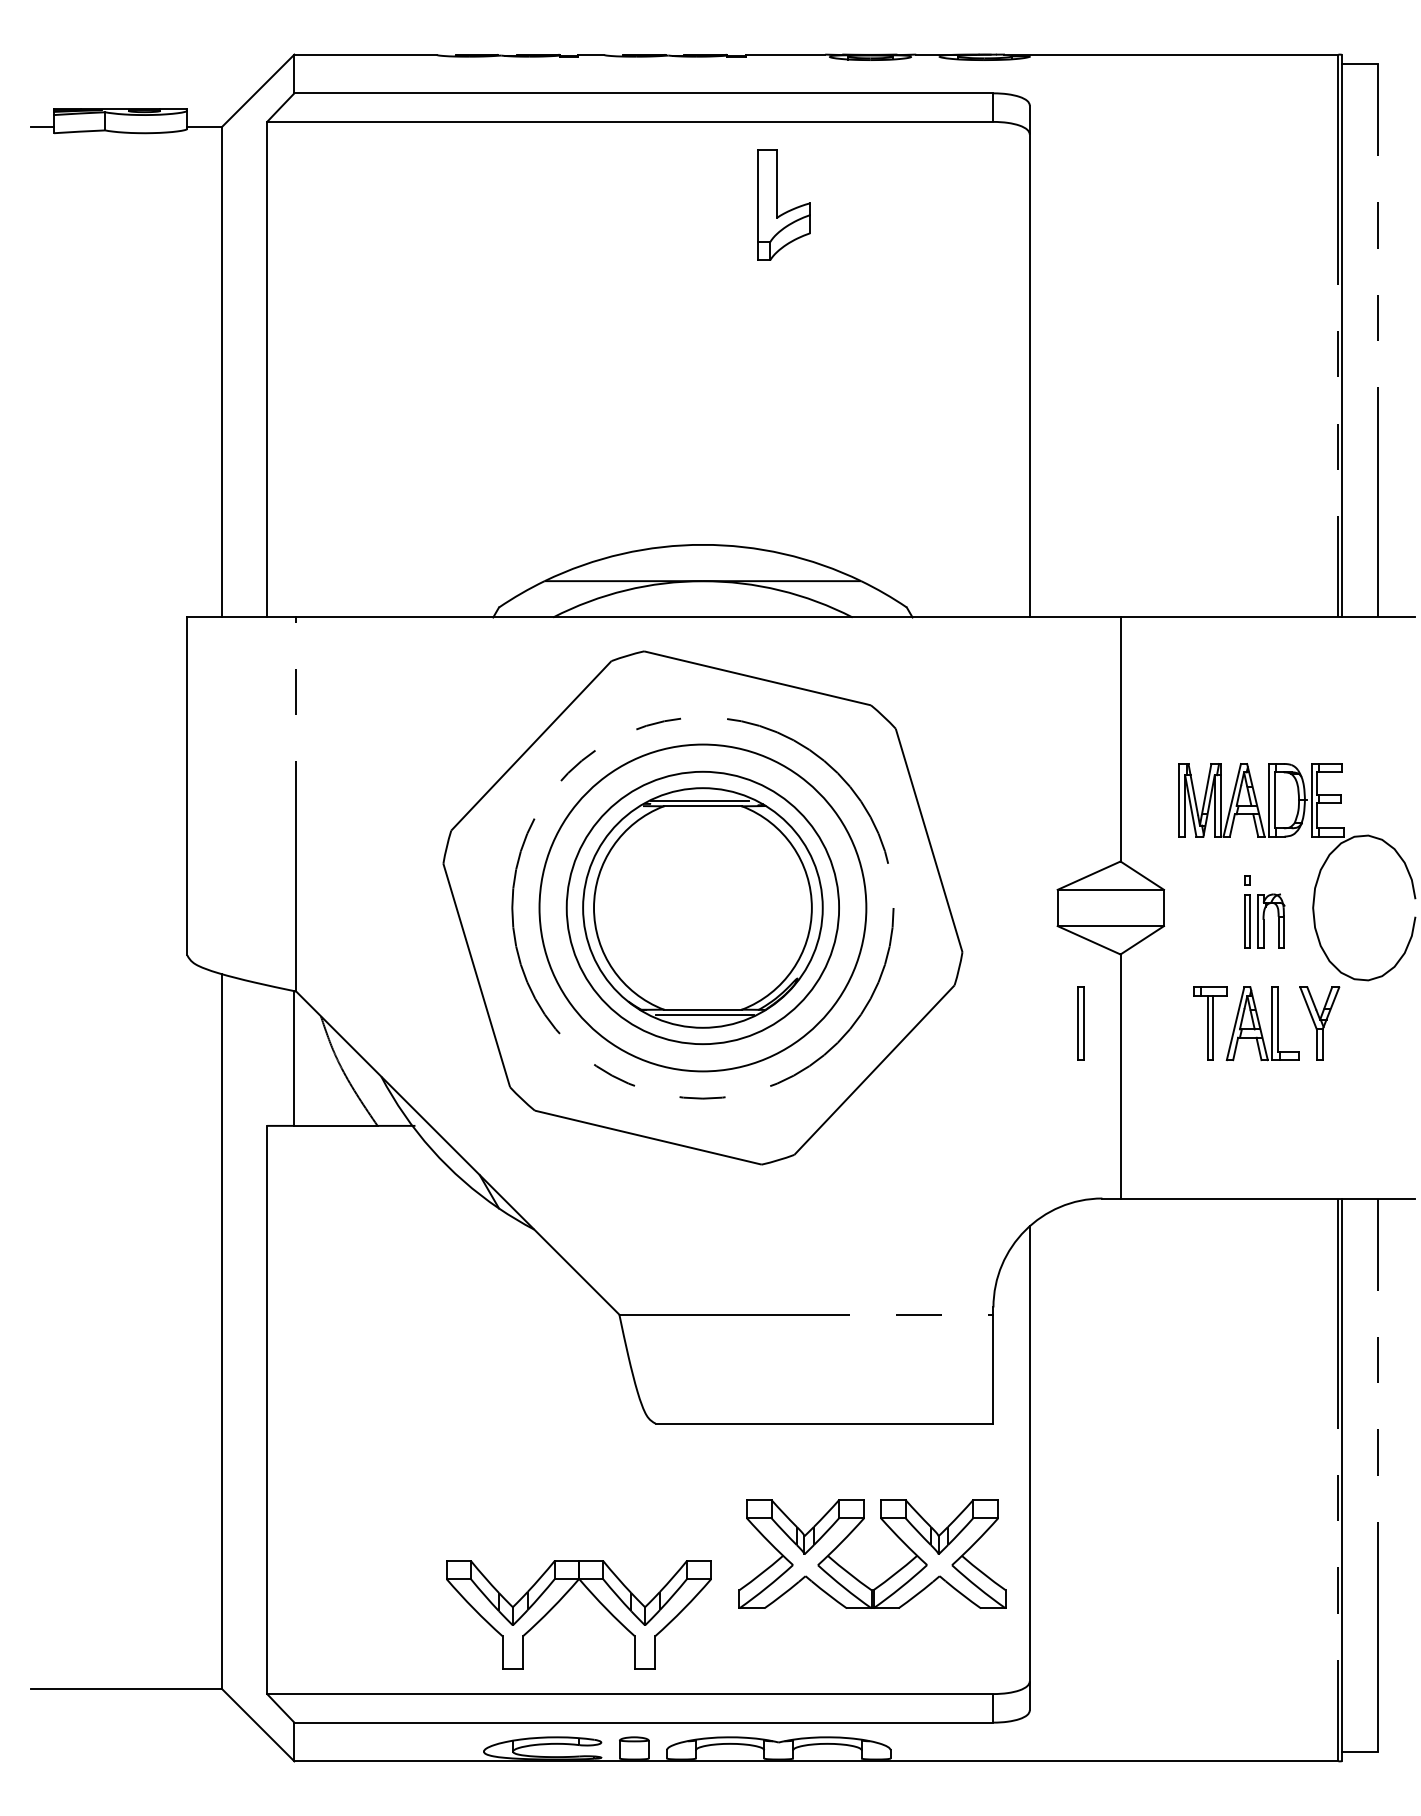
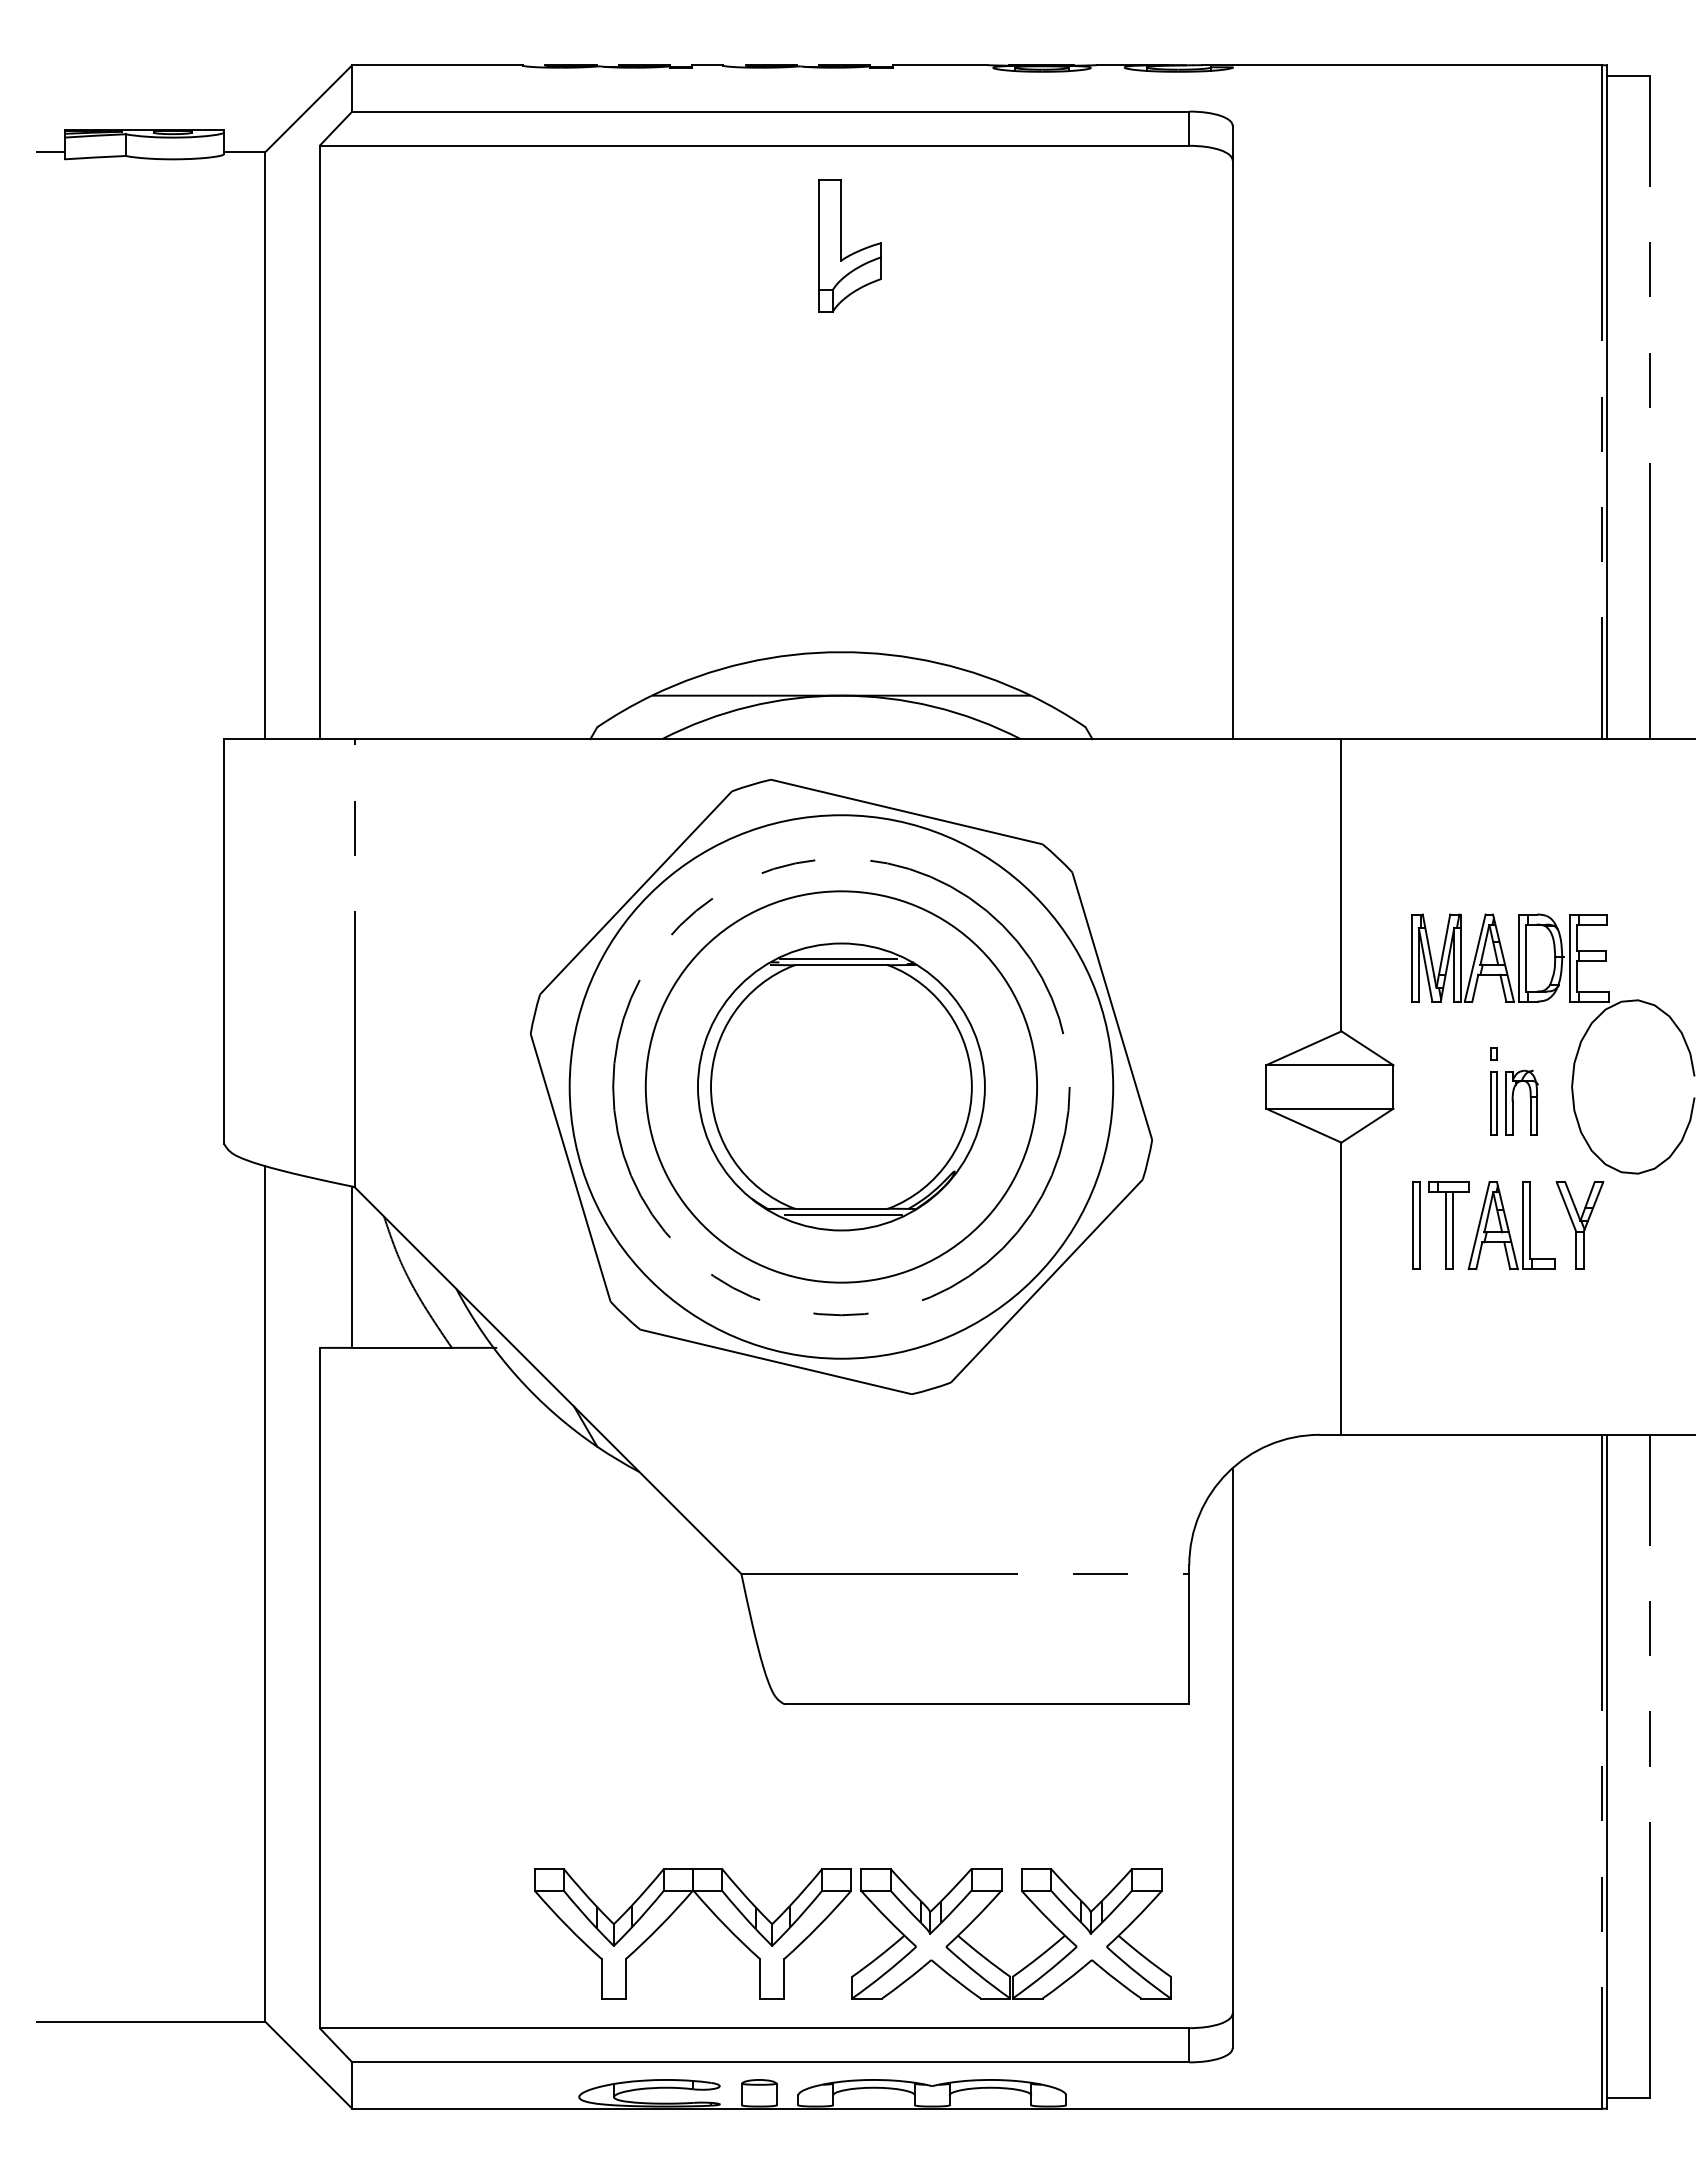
part: (777, 205) -> (841, 245), moved
circle: (702, 907) -> (841, 1086), size x1.67
part: (1080, 1023) -> (1416, 1225), moved
part: (855, 1577) -> (991, 1961), moved

